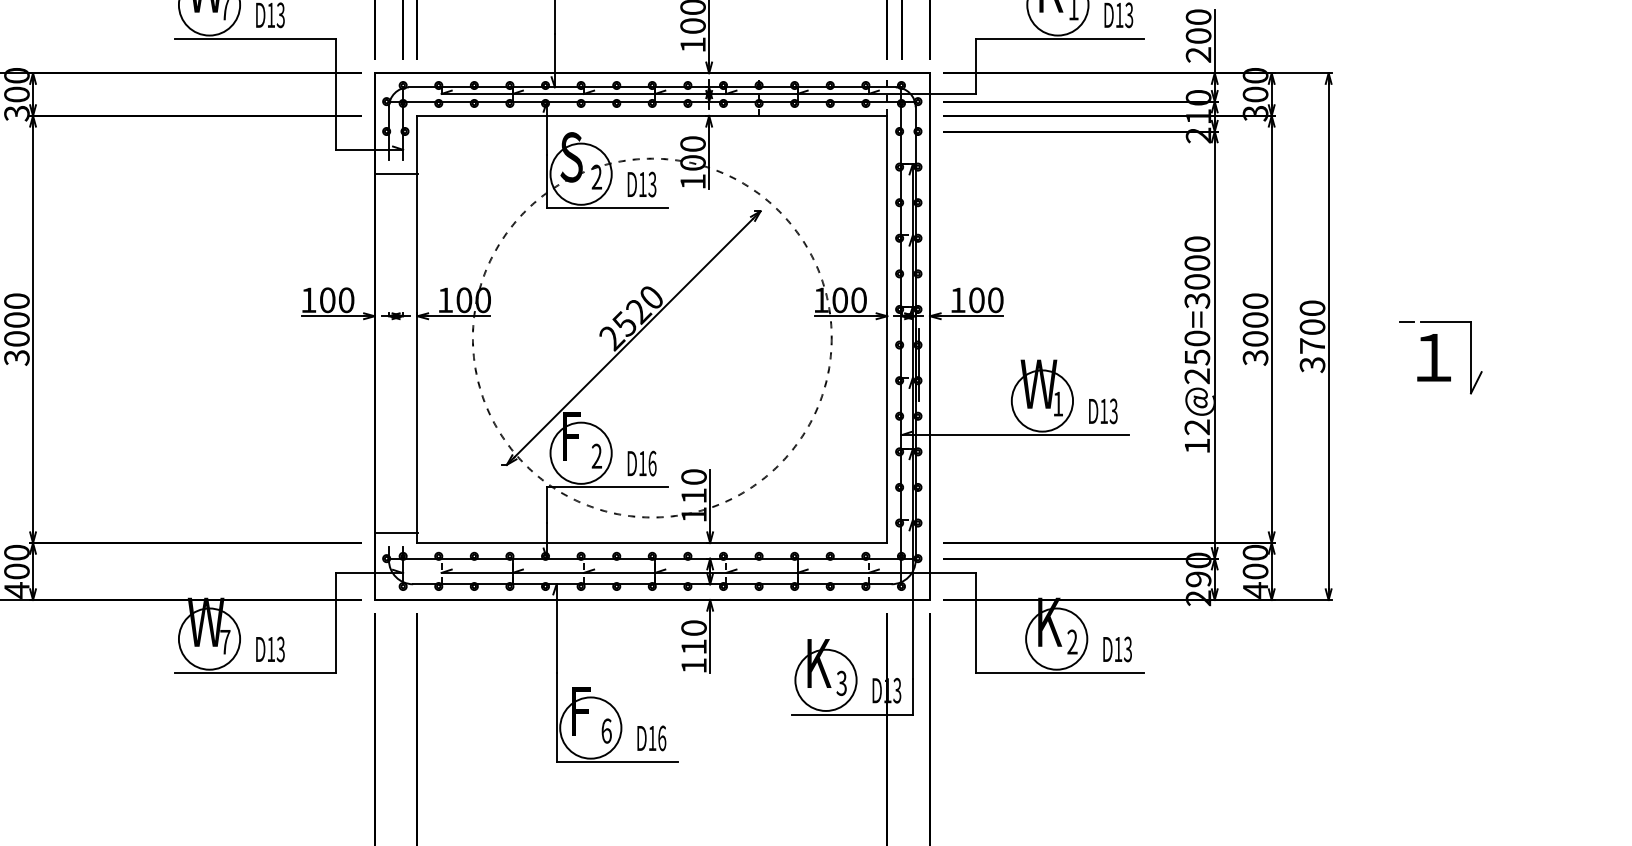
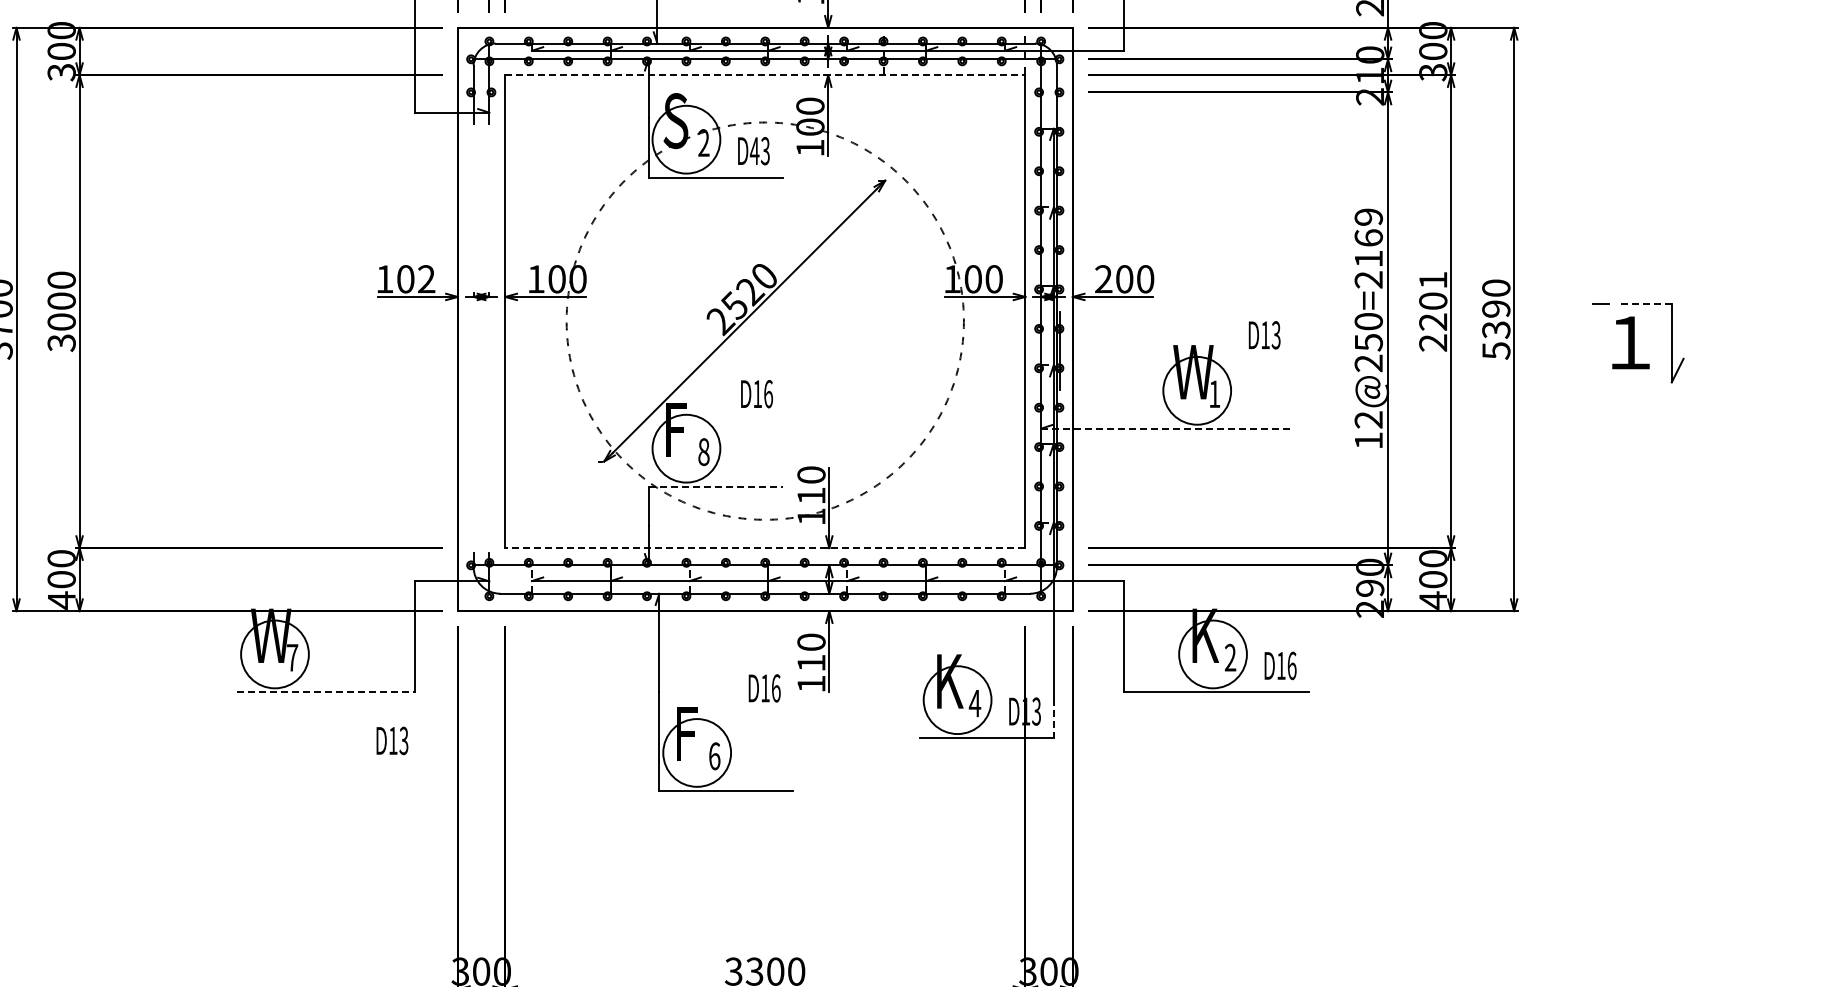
line: (652, 116) -> (765, 75), solid -> dashed
line: (396, 174) -> (481, 139), removed
text: (642, 183) -> (754, 150), D13 -> D43
text: (1197, 272) -> (1368, 248), 12@250=3000 -> 12@250=2169
text: (957, 299) -> (1103, 278), 100 -> 200
text: (346, 300) -> (426, 279), 100 -> 102
line: (1446, 322) -> (1644, 303), solid -> dashed
text: (1255, 329) -> (1433, 311), 3000 -> 2201
text: (1312, 345) -> (1496, 329), 3700 -> 5390
text: (1103, 411) -> (1264, 335), moved
line: (1015, 435) -> (1167, 428), solid -> dashed
text: (596, 455) -> (703, 451), 2 -> 8
text: (641, 463) -> (756, 394), moved
line: (608, 487) -> (716, 486), solid -> dashed
line: (396, 532) -> (481, 536), removed
line: (651, 543) -> (764, 548), solid -> dashed
text: (270, 649) -> (392, 740), moved
text: (1127, 649) -> (1291, 665), D13 -> D16
line: (255, 673) -> (325, 692), solid -> dashed
text: (841, 683) -> (974, 703), 3 -> 4
line: (912, 696) -> (1053, 718), solid -> dashed
text: (651, 738) -> (764, 688), moved

